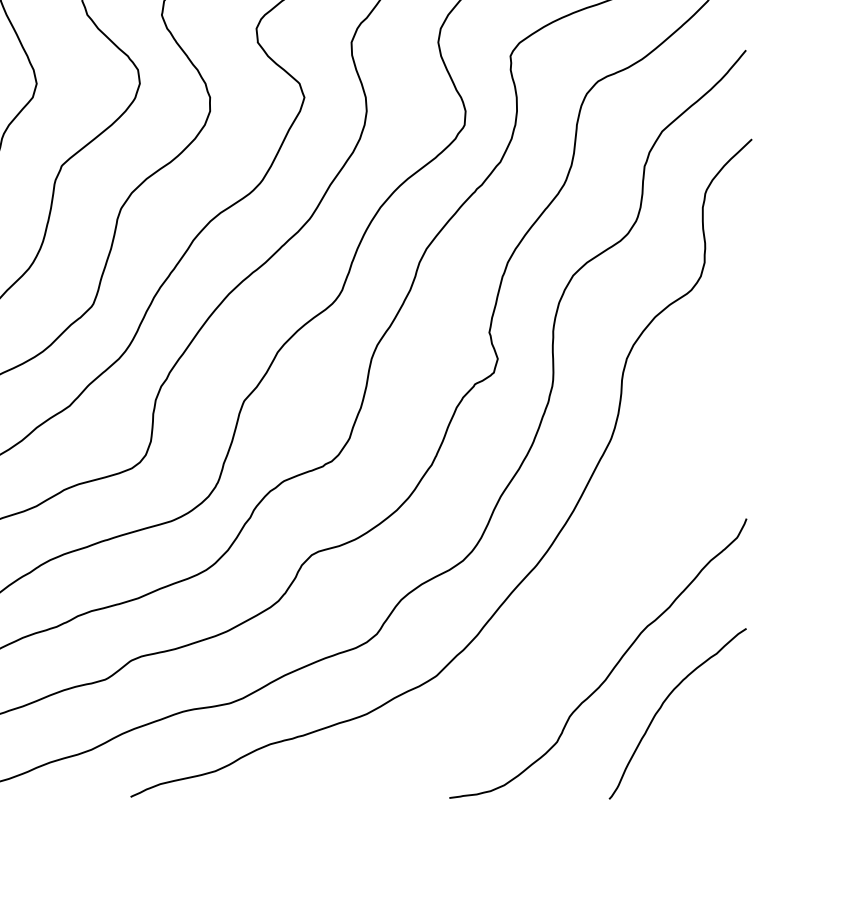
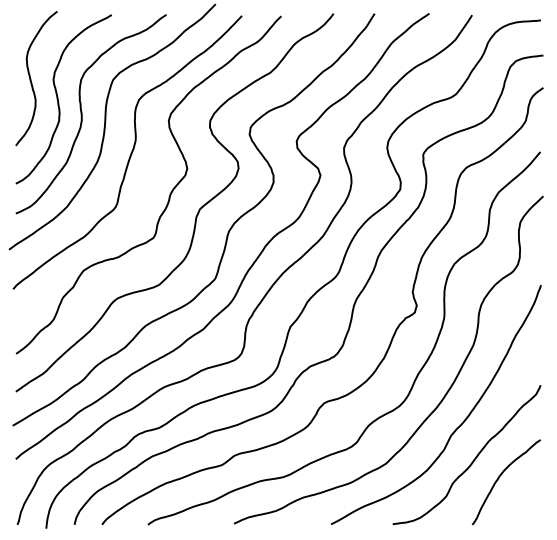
curve: (581, 601) -> (458, 426), added

